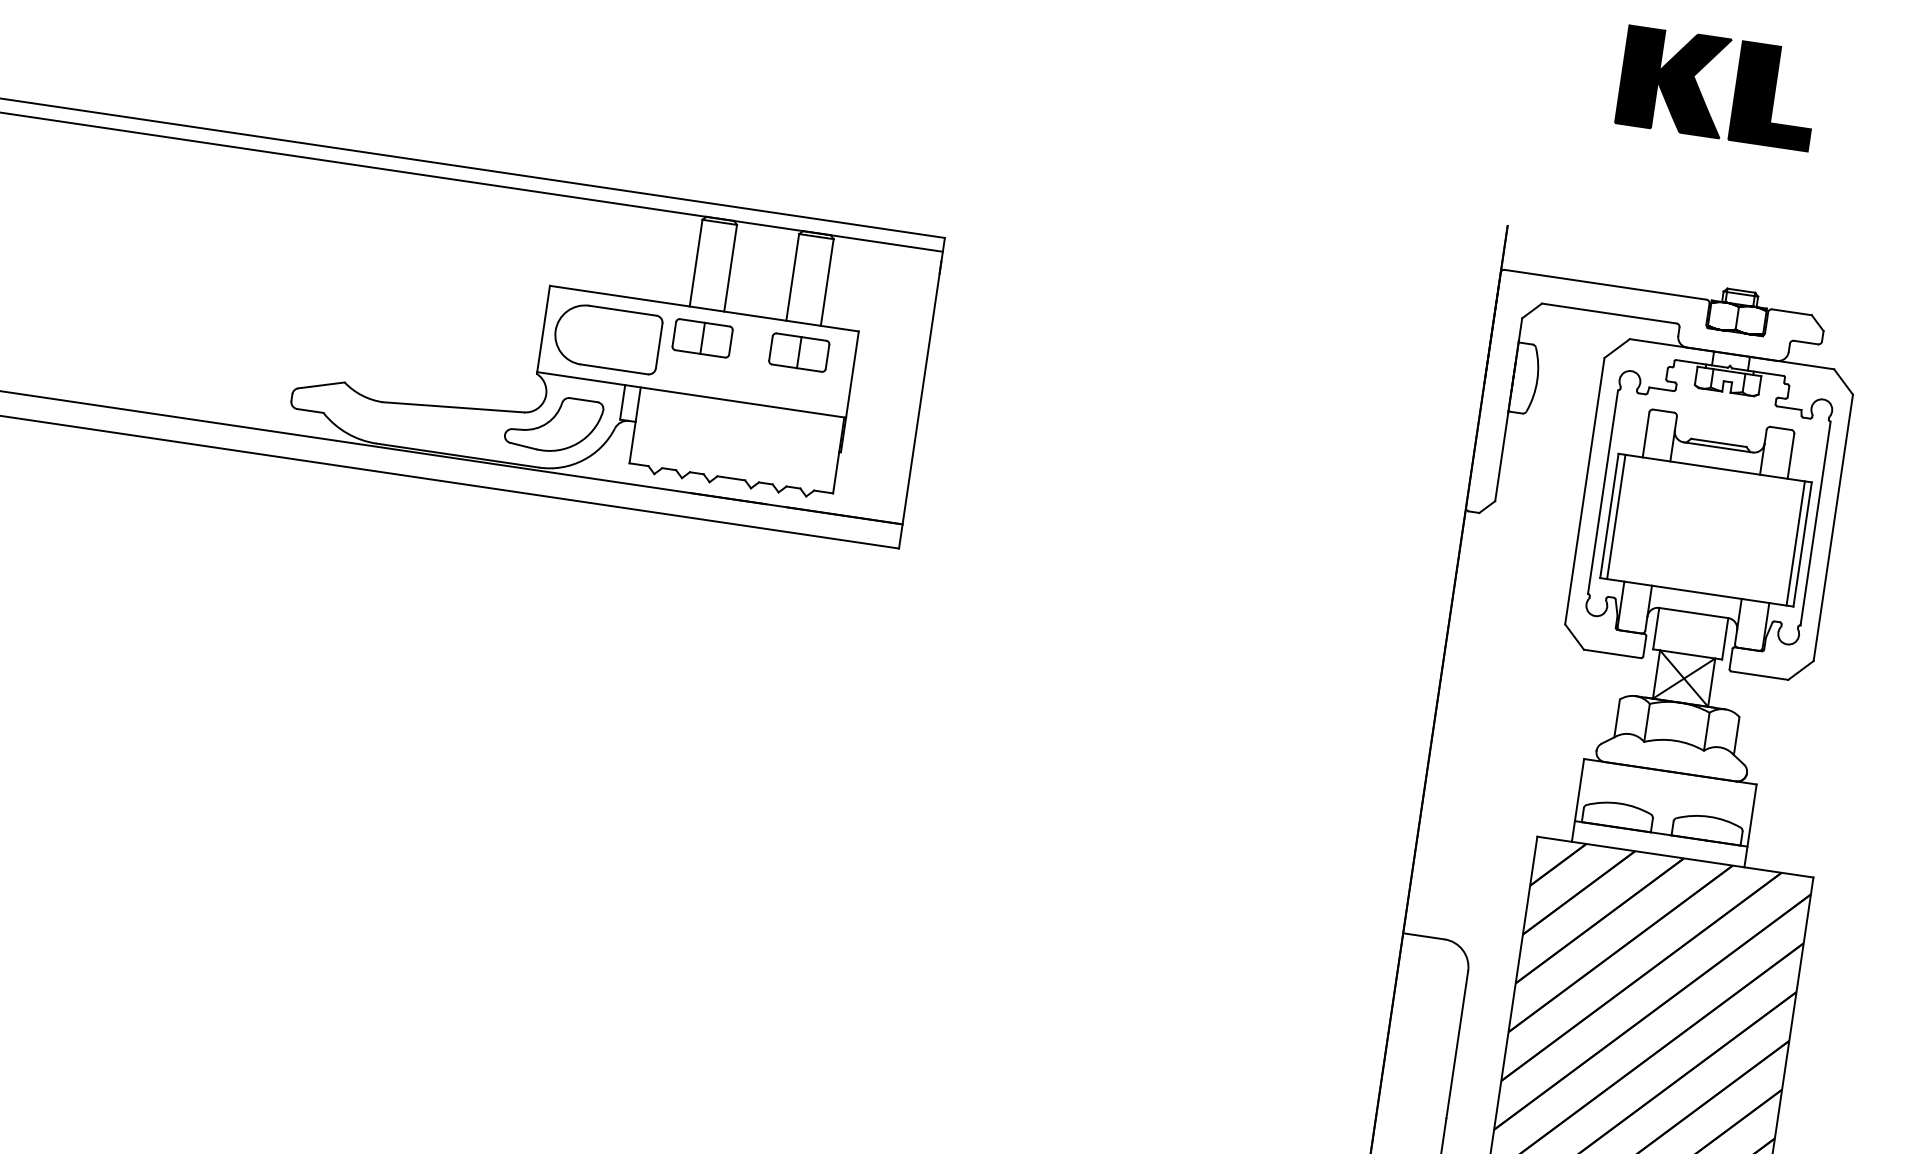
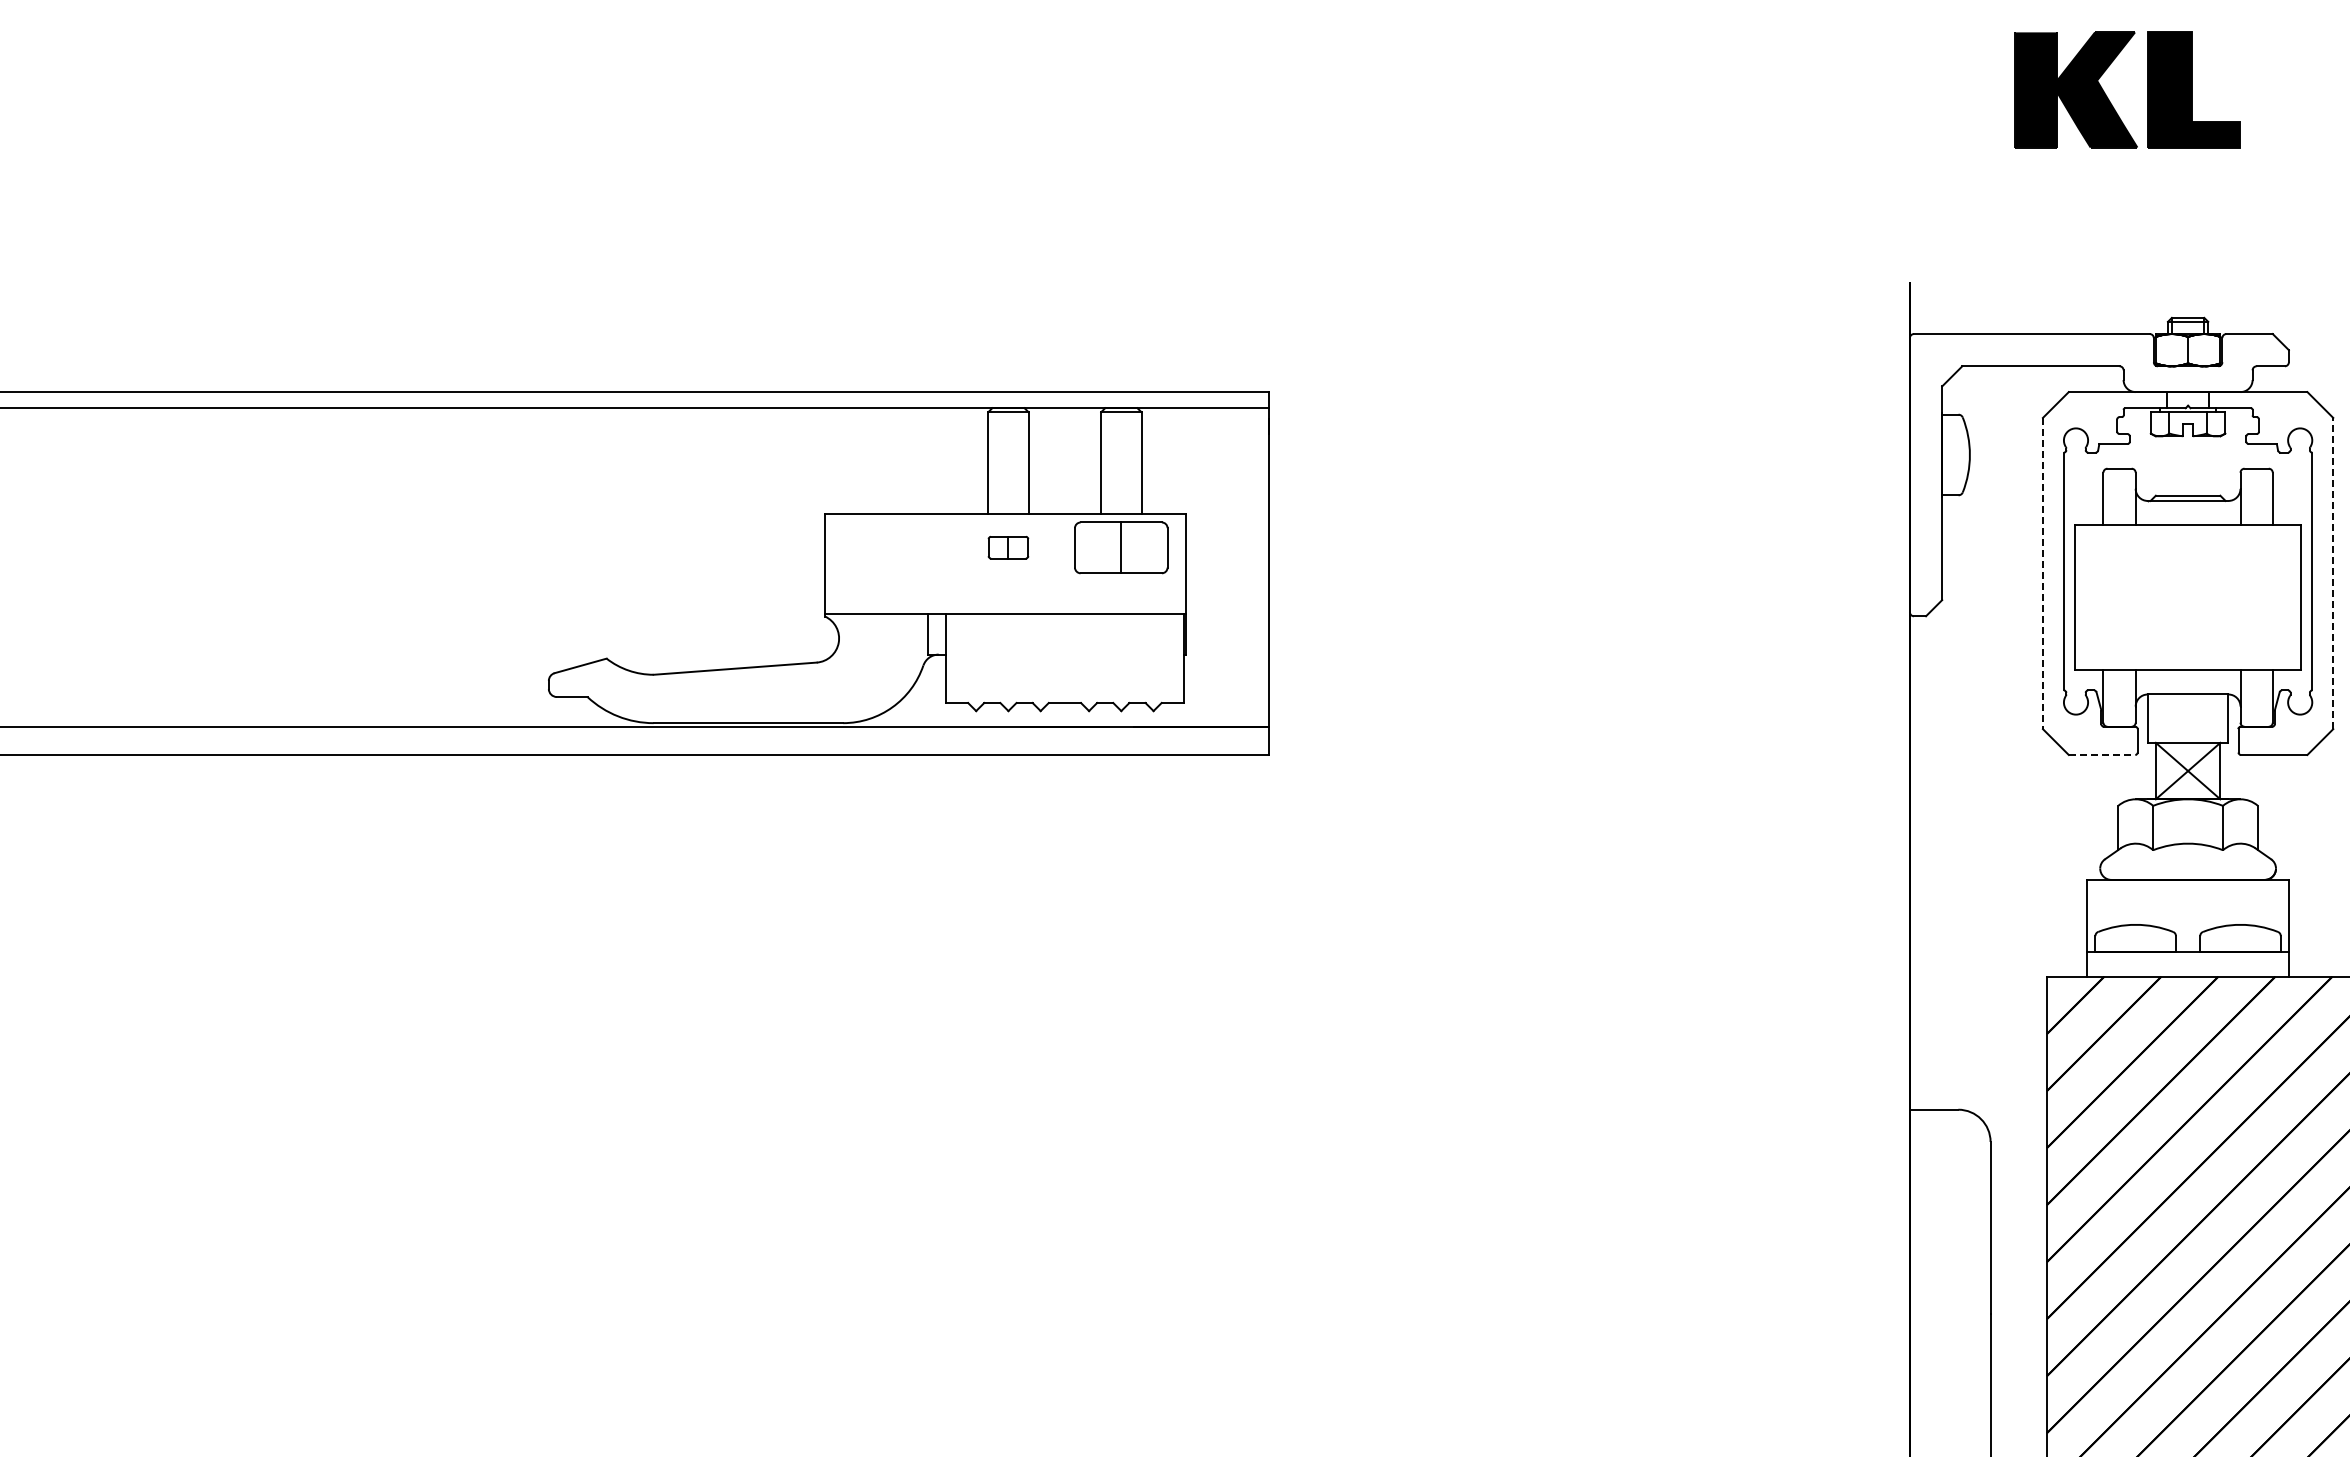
part: (607, 338) -> (899, 563), removed
part: (702, 338) -> (1008, 547), size x0.6
part: (799, 352) -> (1121, 547), size x1.4
part: (553, 423) -> (852, 670), removed
line: (1584, 491) -> (2042, 573), solid -> dashed
line: (1616, 516) -> (2083, 597), removed
line: (1833, 527) -> (2333, 573), solid -> dashed
line: (1795, 543) -> (2292, 597), removed
line: (1612, 653) -> (2102, 754), solid -> dashed

